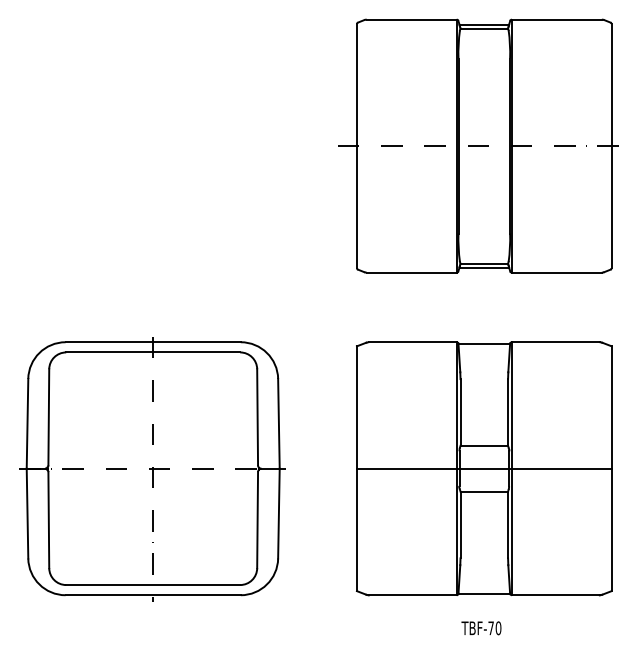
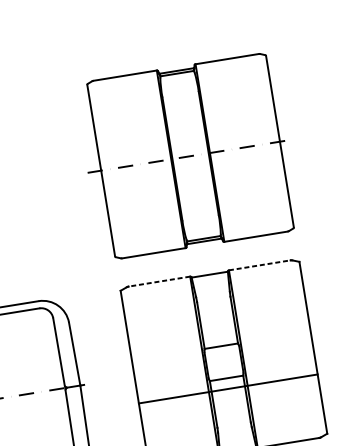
part: (478, 145) -> (186, 156), moved
line: (412, 342) -> (159, 281), solid -> dashed
line: (555, 342) -> (259, 265), solid -> dashed
line: (483, 468) -> (227, 388), moved

